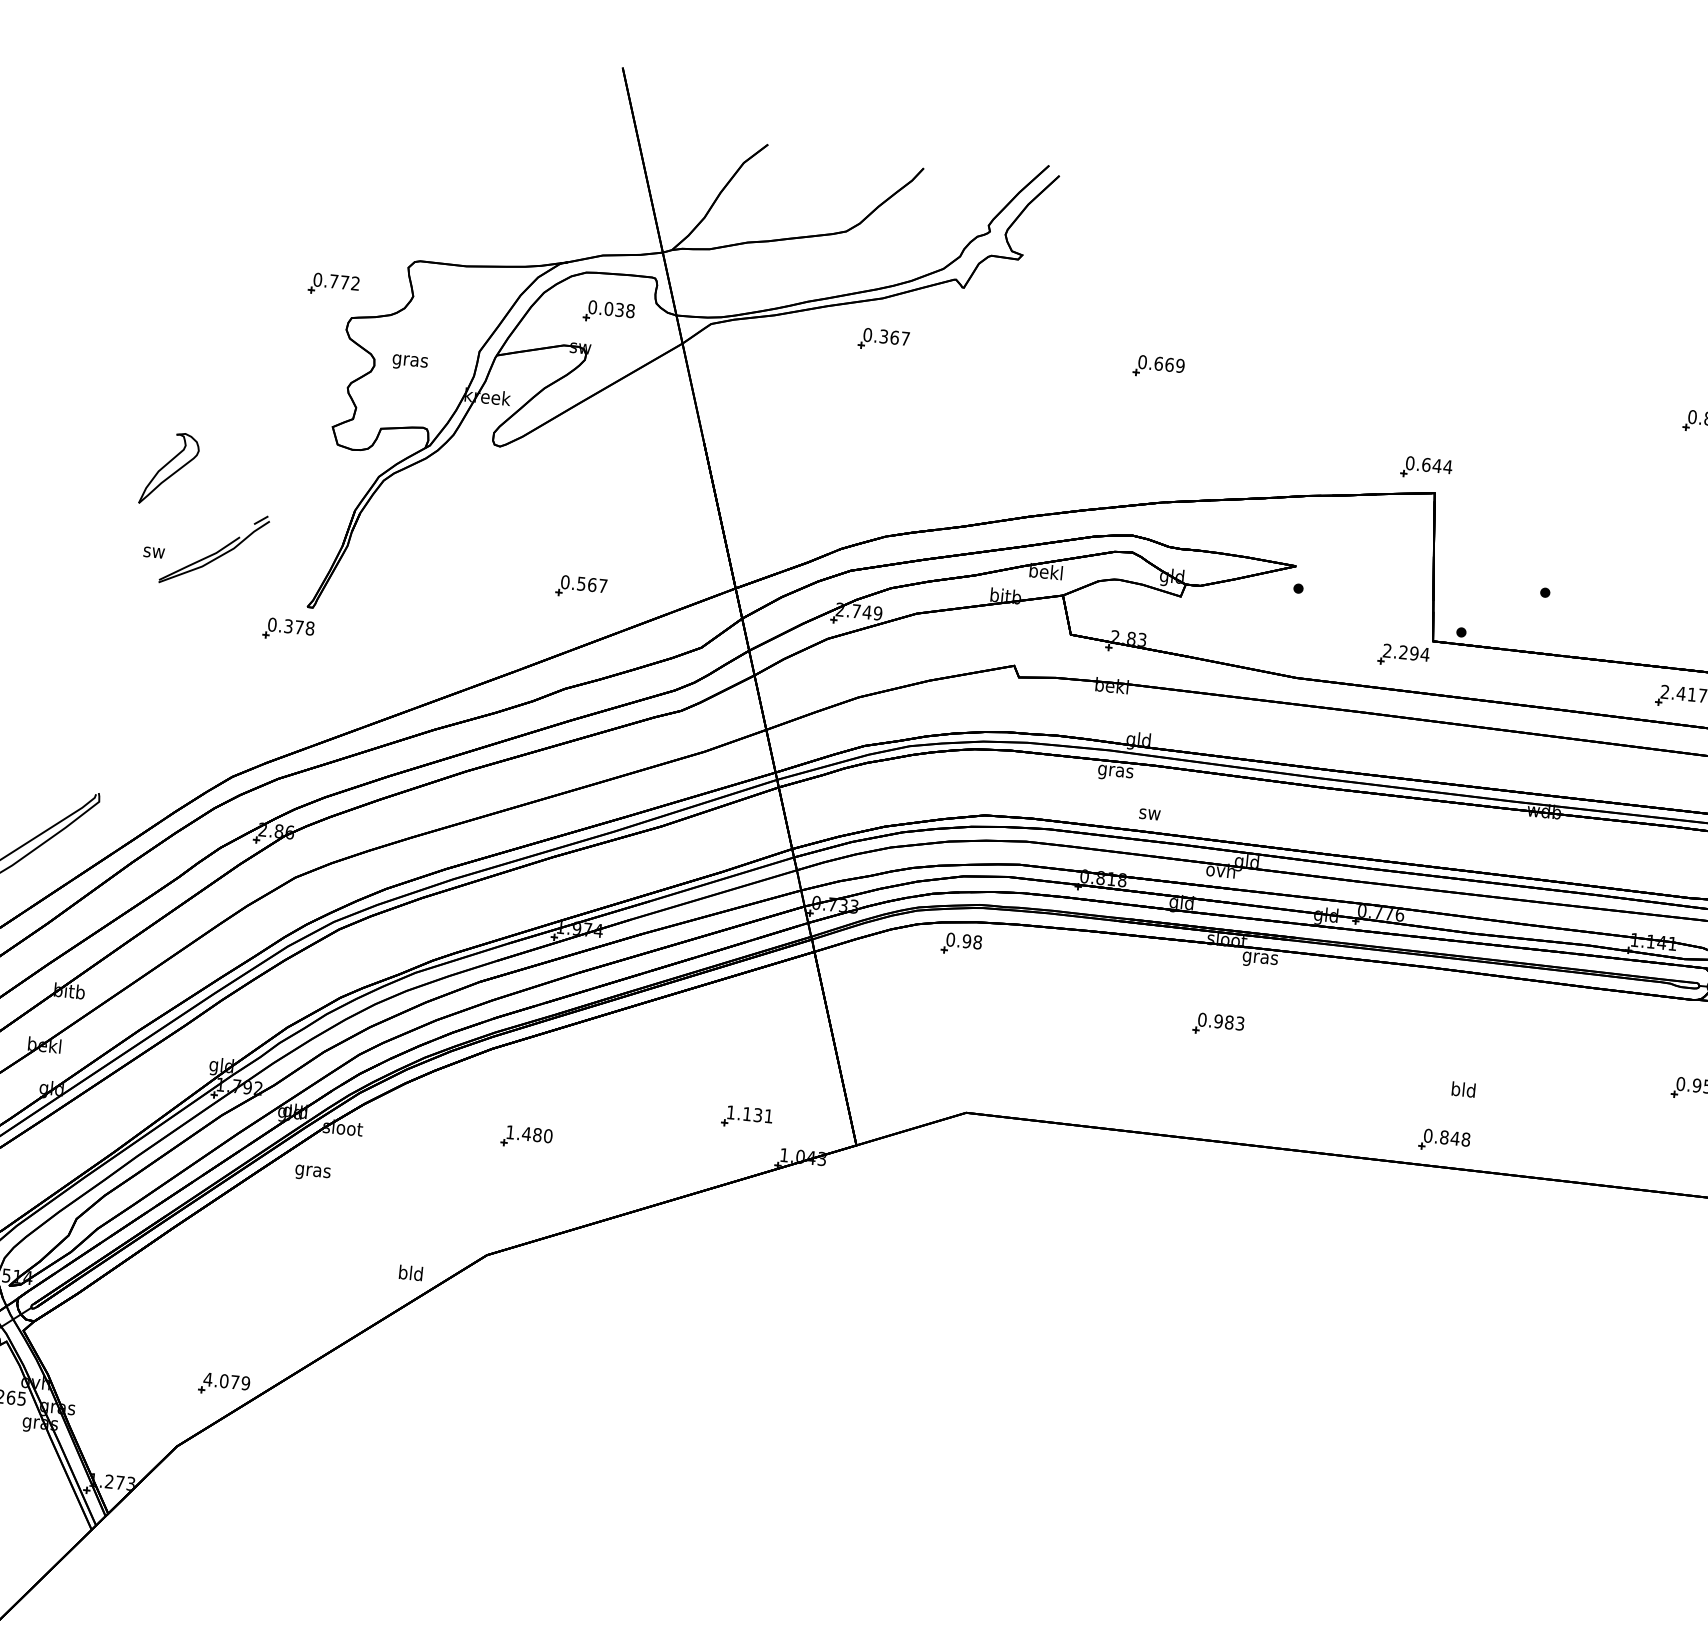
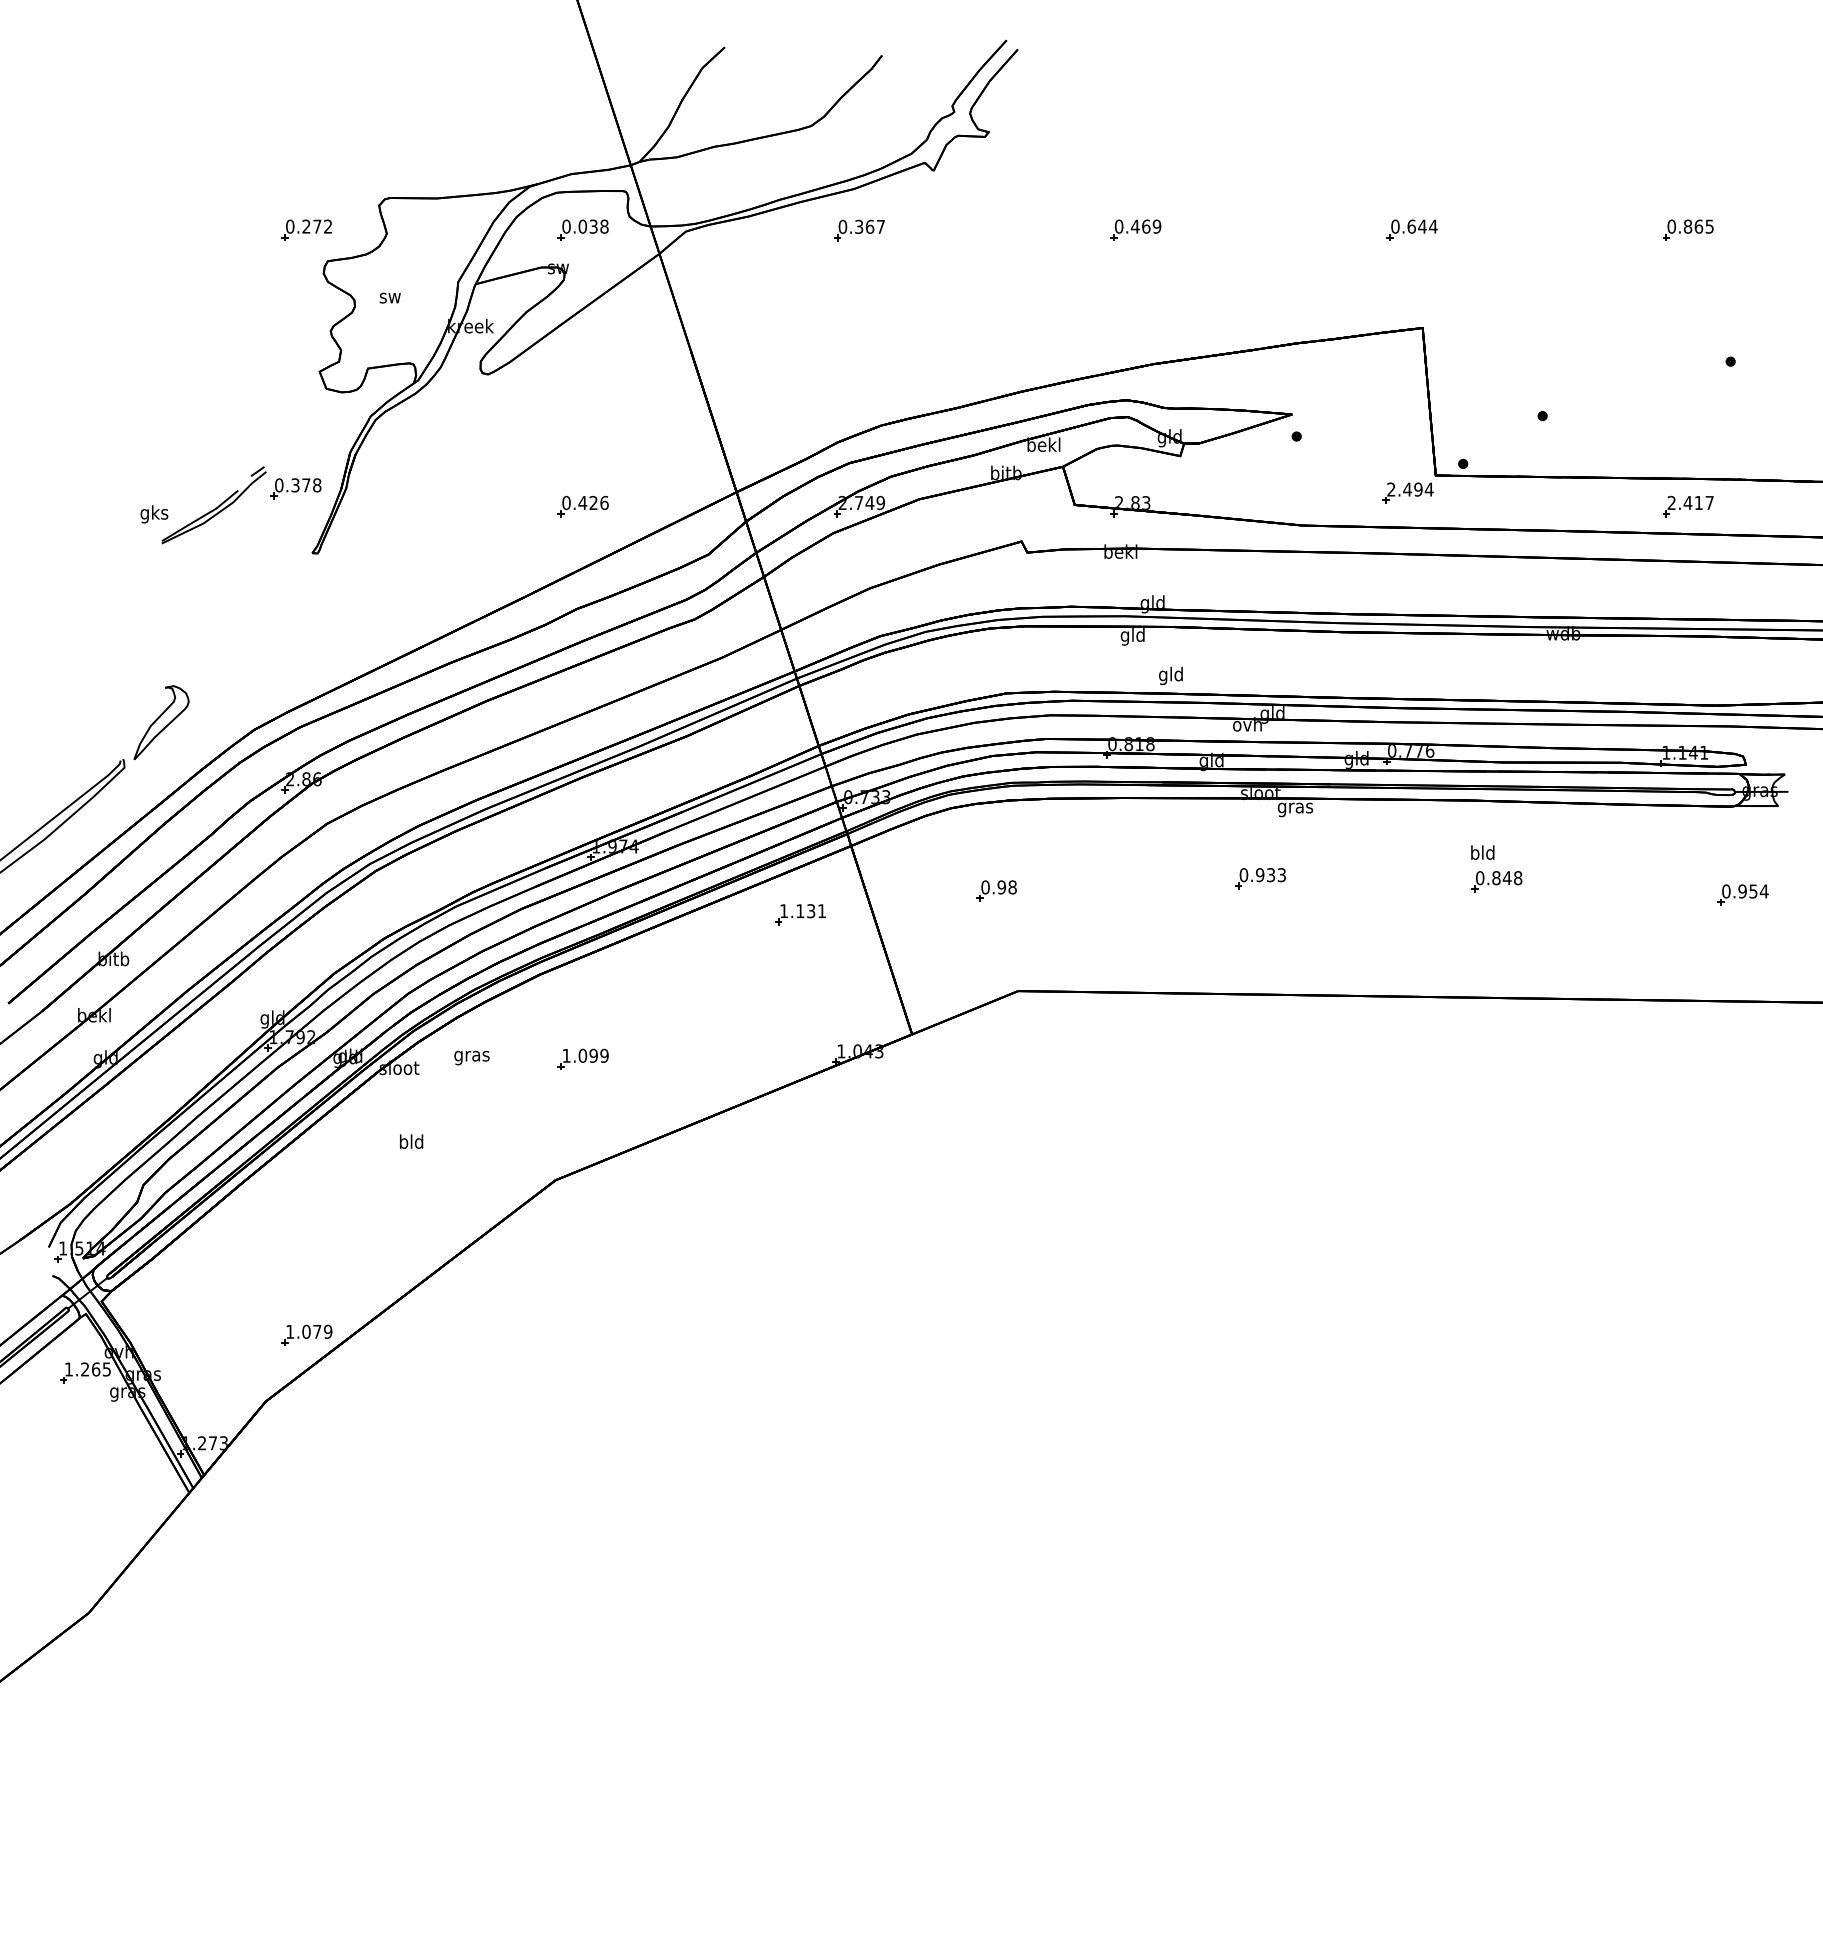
text: (334, 281) -> (306, 226), 0.772 -> 0.272
text: (409, 362) -> (389, 299), gras -> sw
text: (1157, 363) -> (1134, 226), 0.669 -> 0.469
part: (1425, 467) -> (1411, 229), moved
part: (169, 468) -> (161, 722), moved
text: (154, 552) -> (154, 514), sw -> gks
text: (592, 584) -> (593, 502), 0.567 -> 0.426
part: (288, 629) -> (295, 488), moved
text: (1403, 652) -> (1407, 489), 2.294 -> 2.494
text: (1115, 771) -> (1132, 636), gras -> gld
text: (1149, 813) -> (1170, 675), sw -> gld
part: (961, 943) -> (996, 890), moved
text: (1228, 1022) -> (1270, 875), 0.983 -> 0.933
text: (1463, 1089) -> (1482, 852), moved
part: (747, 1117) -> (800, 914), moved
text: (537, 1134) -> (593, 1055), 1.480 -> 1.099
part: (1444, 1140) -> (1496, 881), moved
text: (312, 1172) -> (471, 1057), moved
text: (410, 1272) -> (411, 1141), moved
text: (207, 1379) -> (289, 1331), 4.079 -> 1.079

